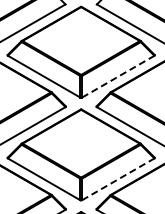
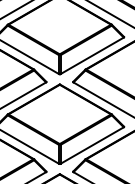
line: (118, 76) -> (92, 55), dashed -> solid
line: (118, 179) -> (92, 145), dashed -> solid

